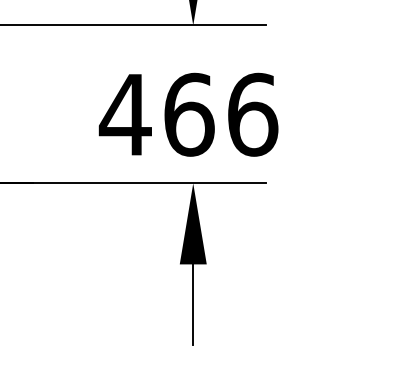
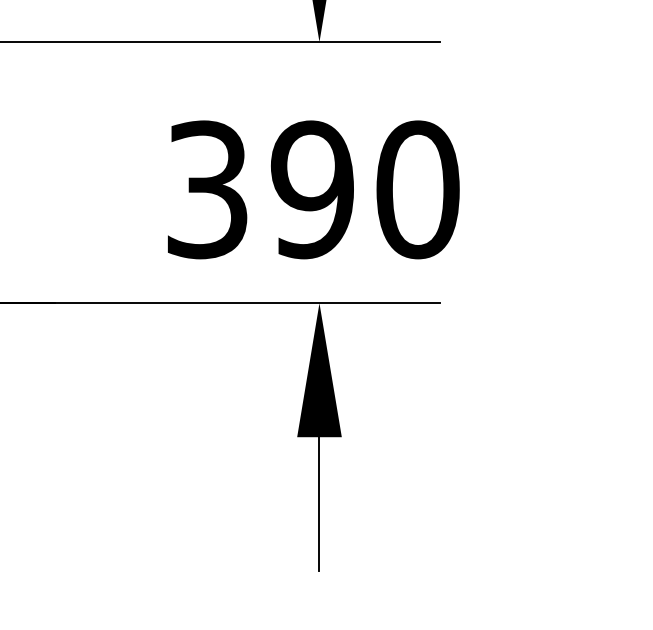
text: (188, 114) -> (311, 189), 466 -> 390

